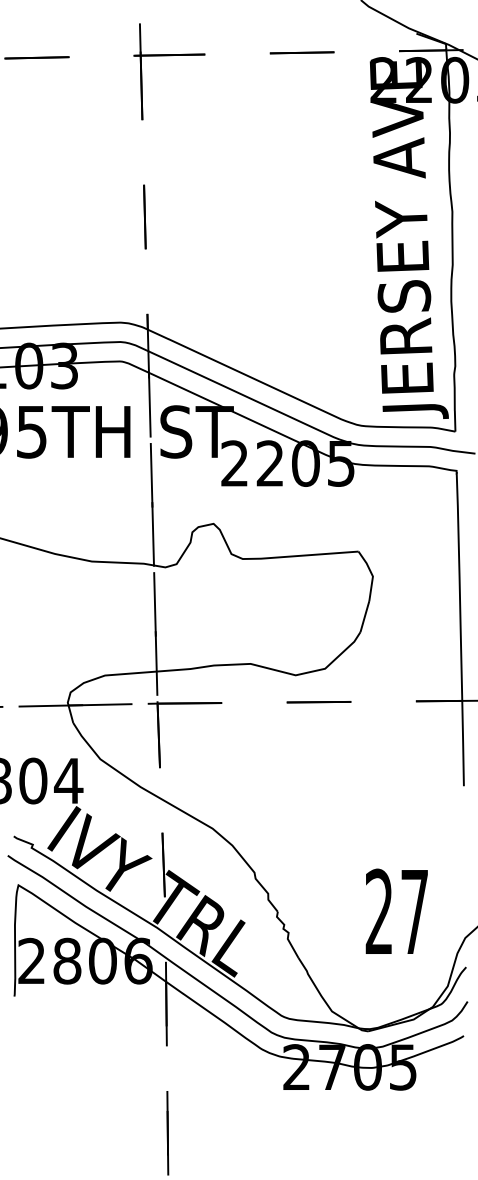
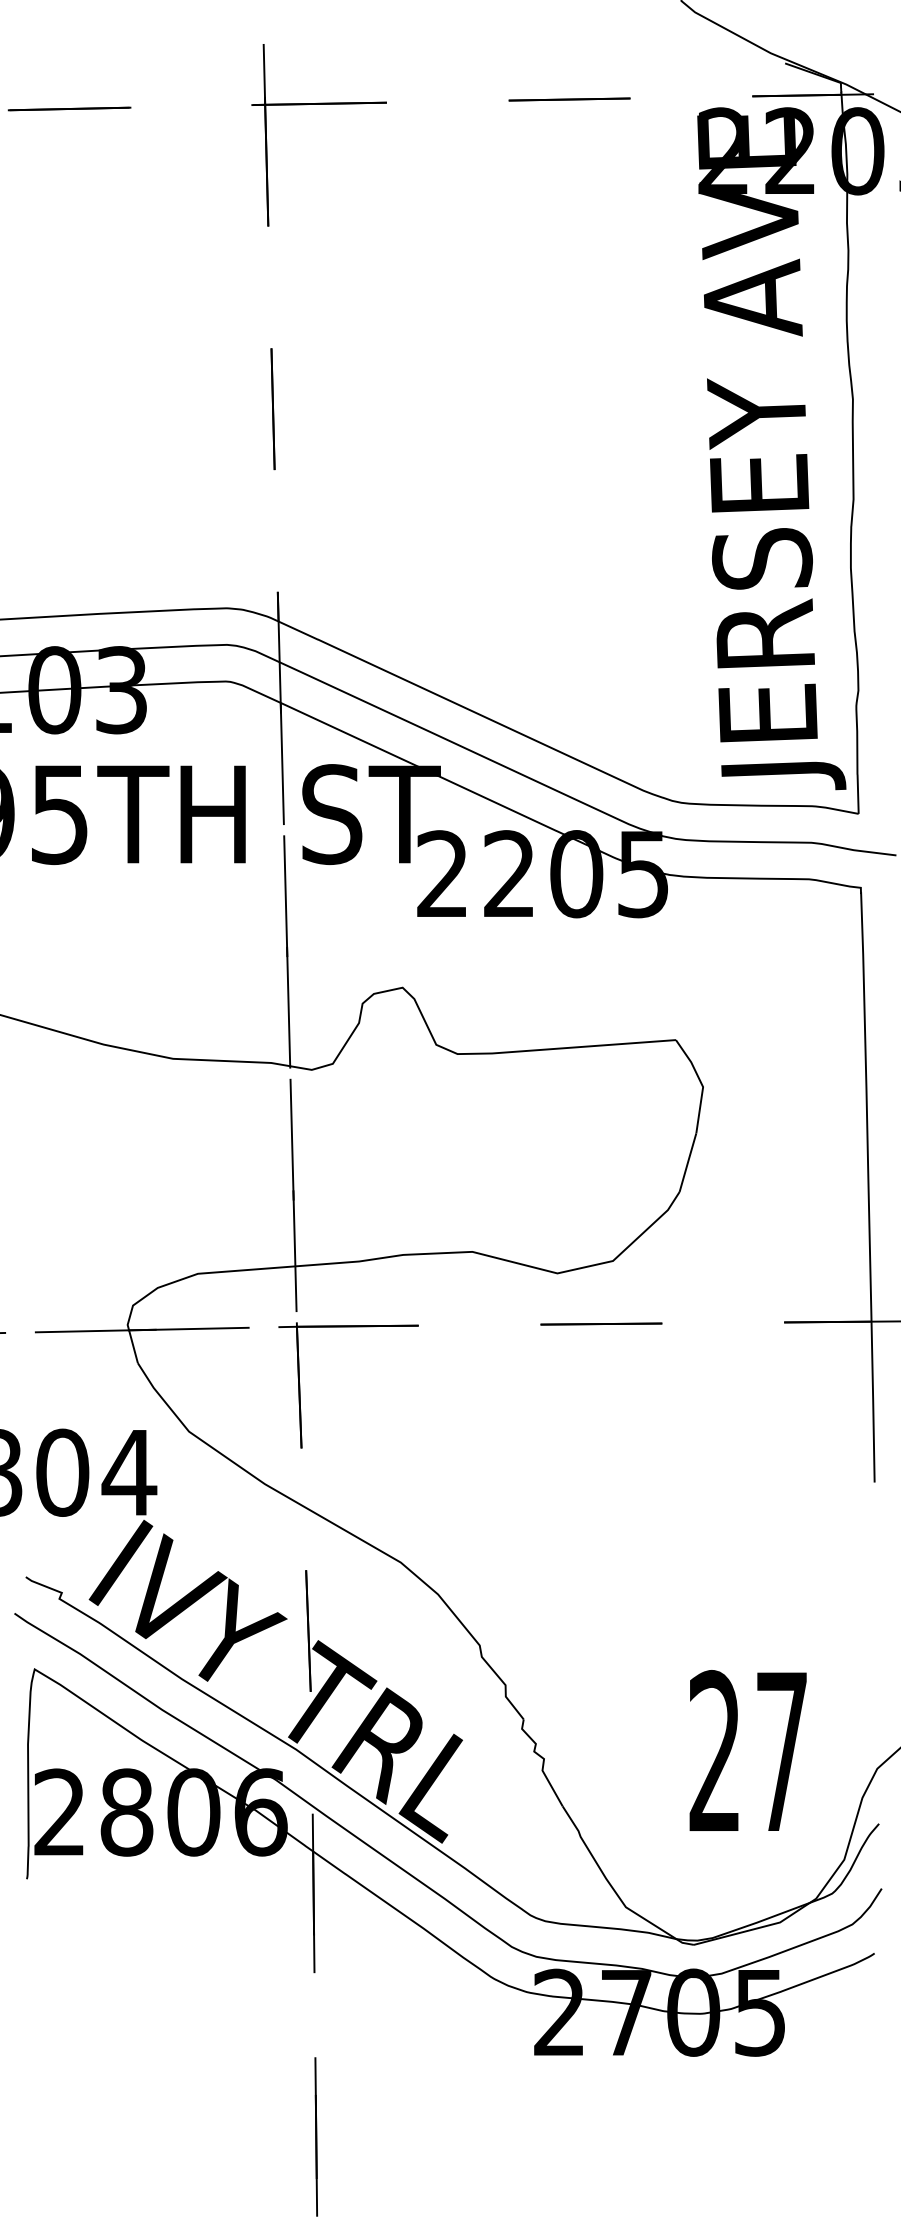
text: (396, 910) -> (747, 1748), moved

